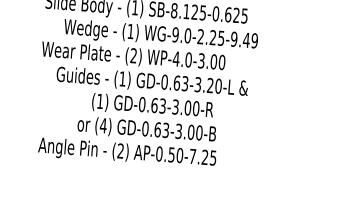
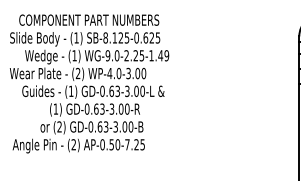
text: (234, 38) -> (151, 55), WG-9.0-2.25-9.49 -> WG-9.0-2.25-1.49
text: (210, 85) -> (136, 91), GD-0.63-3.20-L -> GD-0.63-3.00-L
text: (103, 125) -> (59, 126), (4) -> (2)

